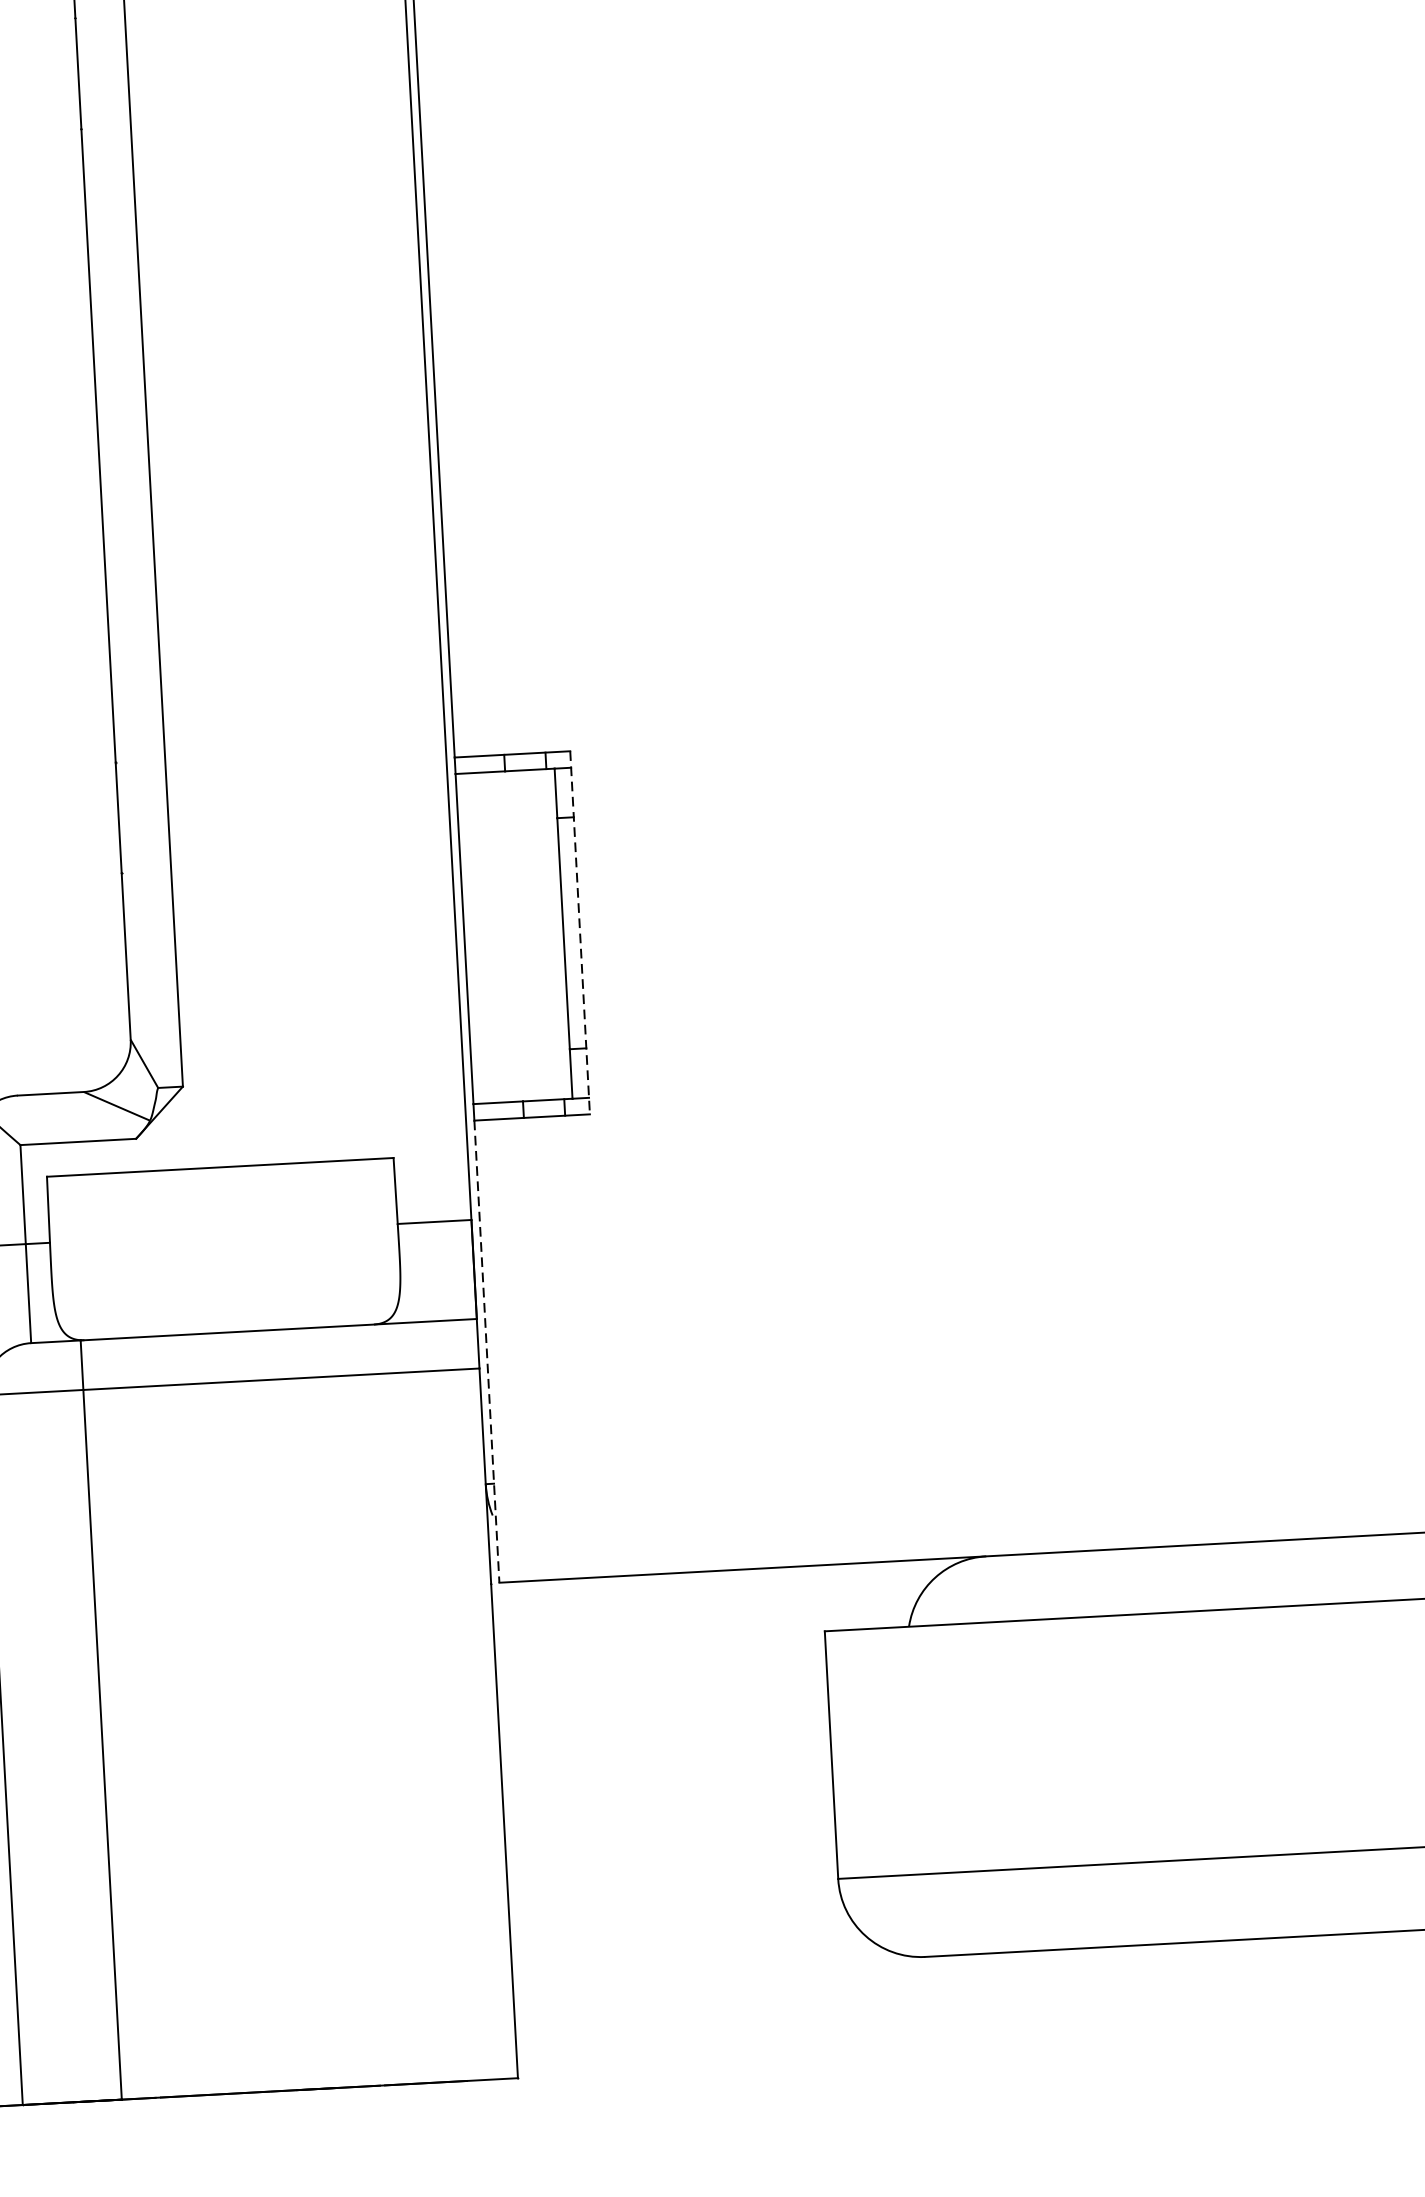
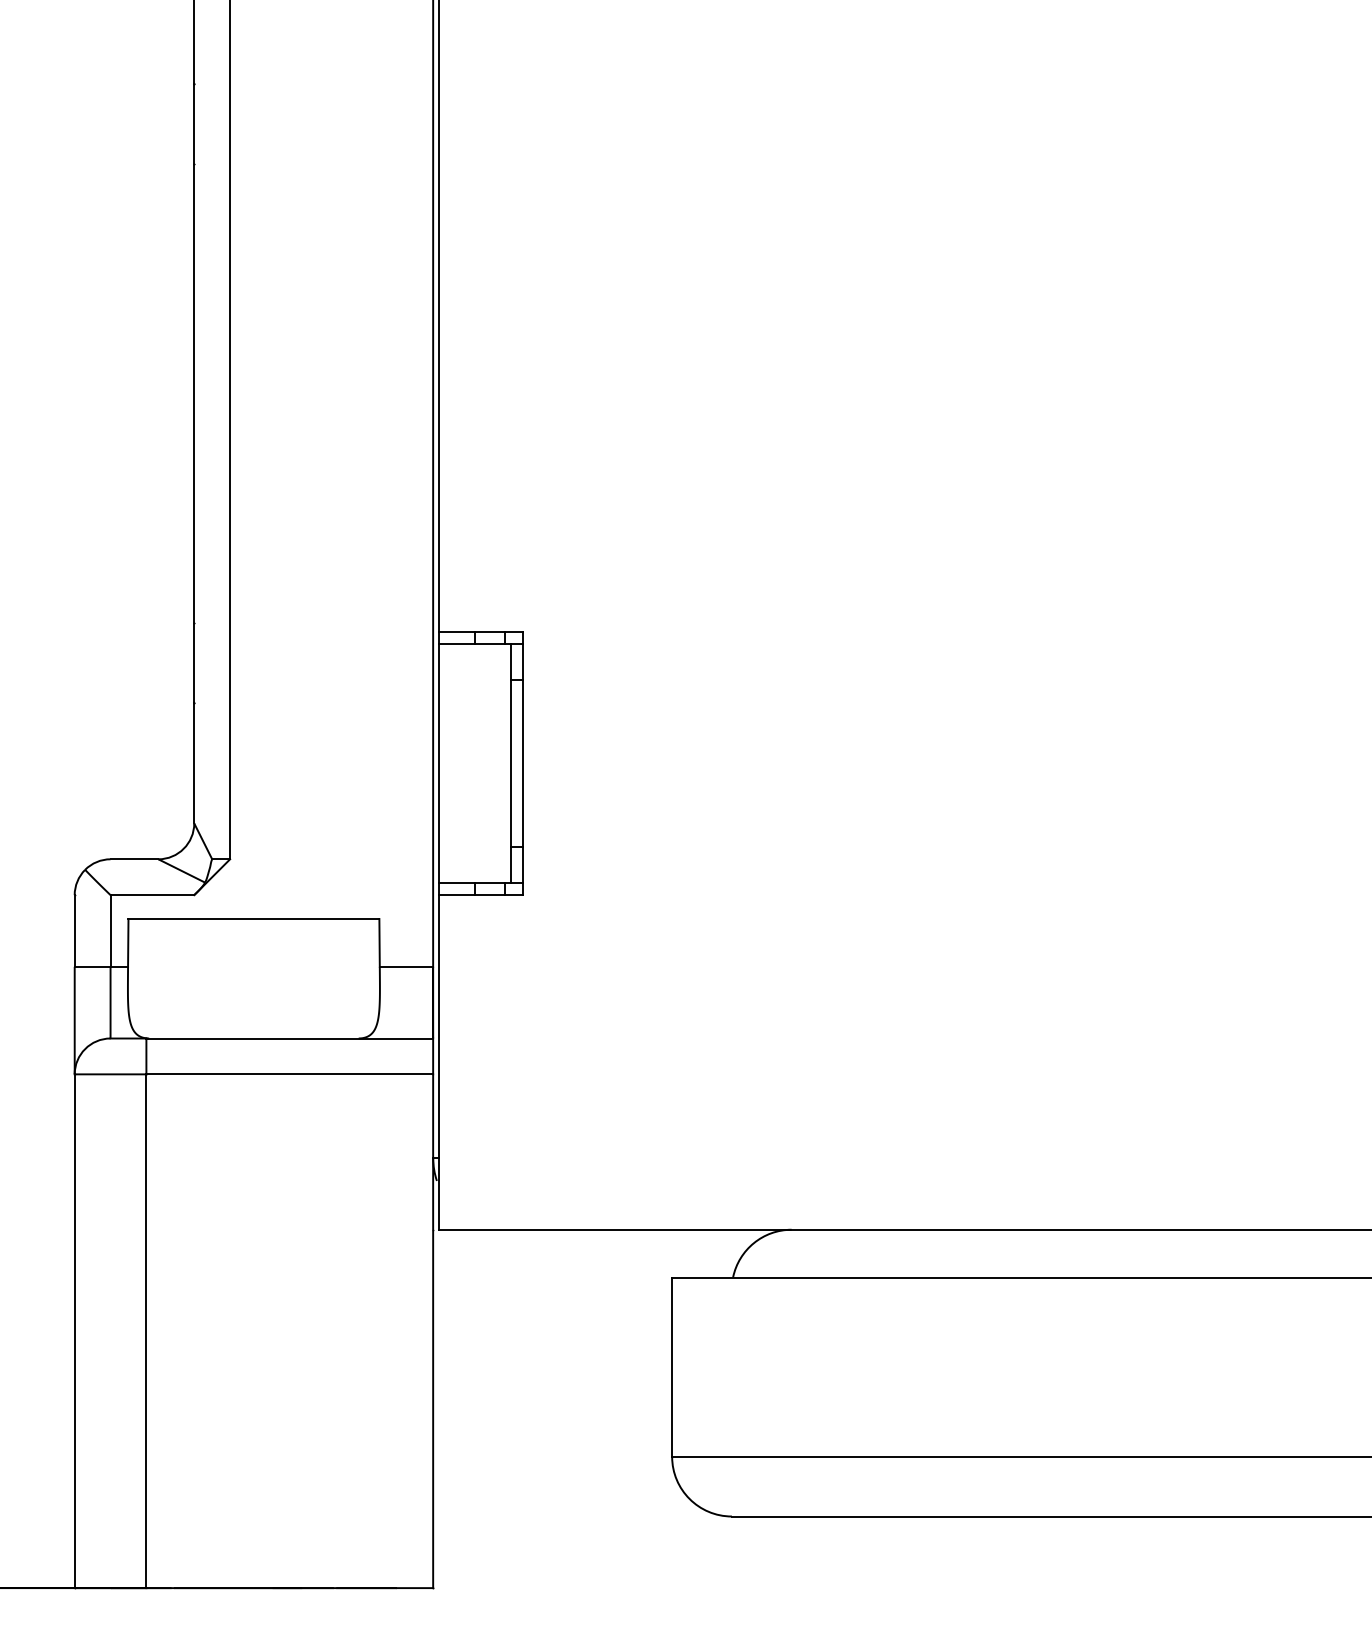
line: (579, 933) -> (522, 764), dashed -> solid
line: (487, 1351) -> (439, 1062), dashed -> solid

